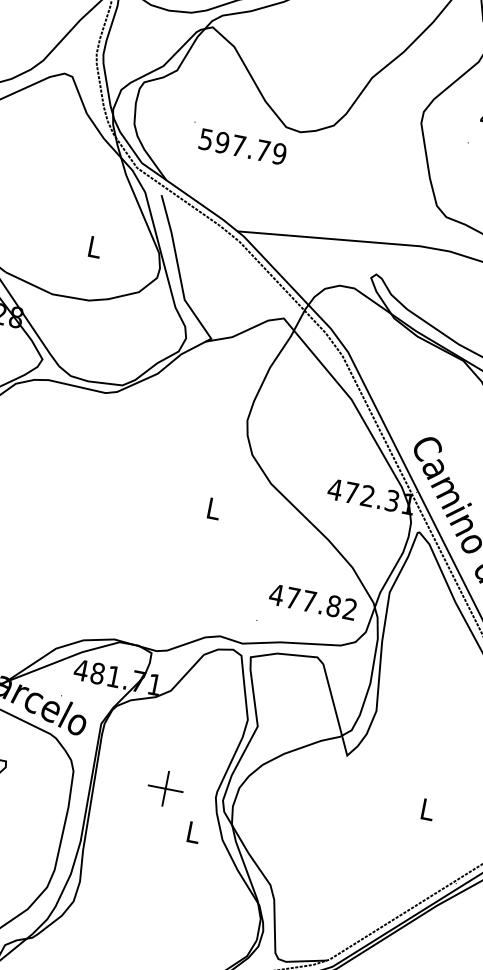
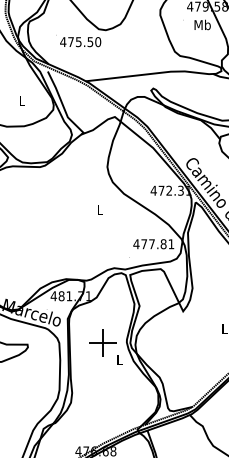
text: (242, 147) -> (80, 42), 597.79 -> 475.50
text: (348, 607) -> (170, 243), 477.82 -> 477.81
part: (164, 787) -> (102, 342), size x1.67

